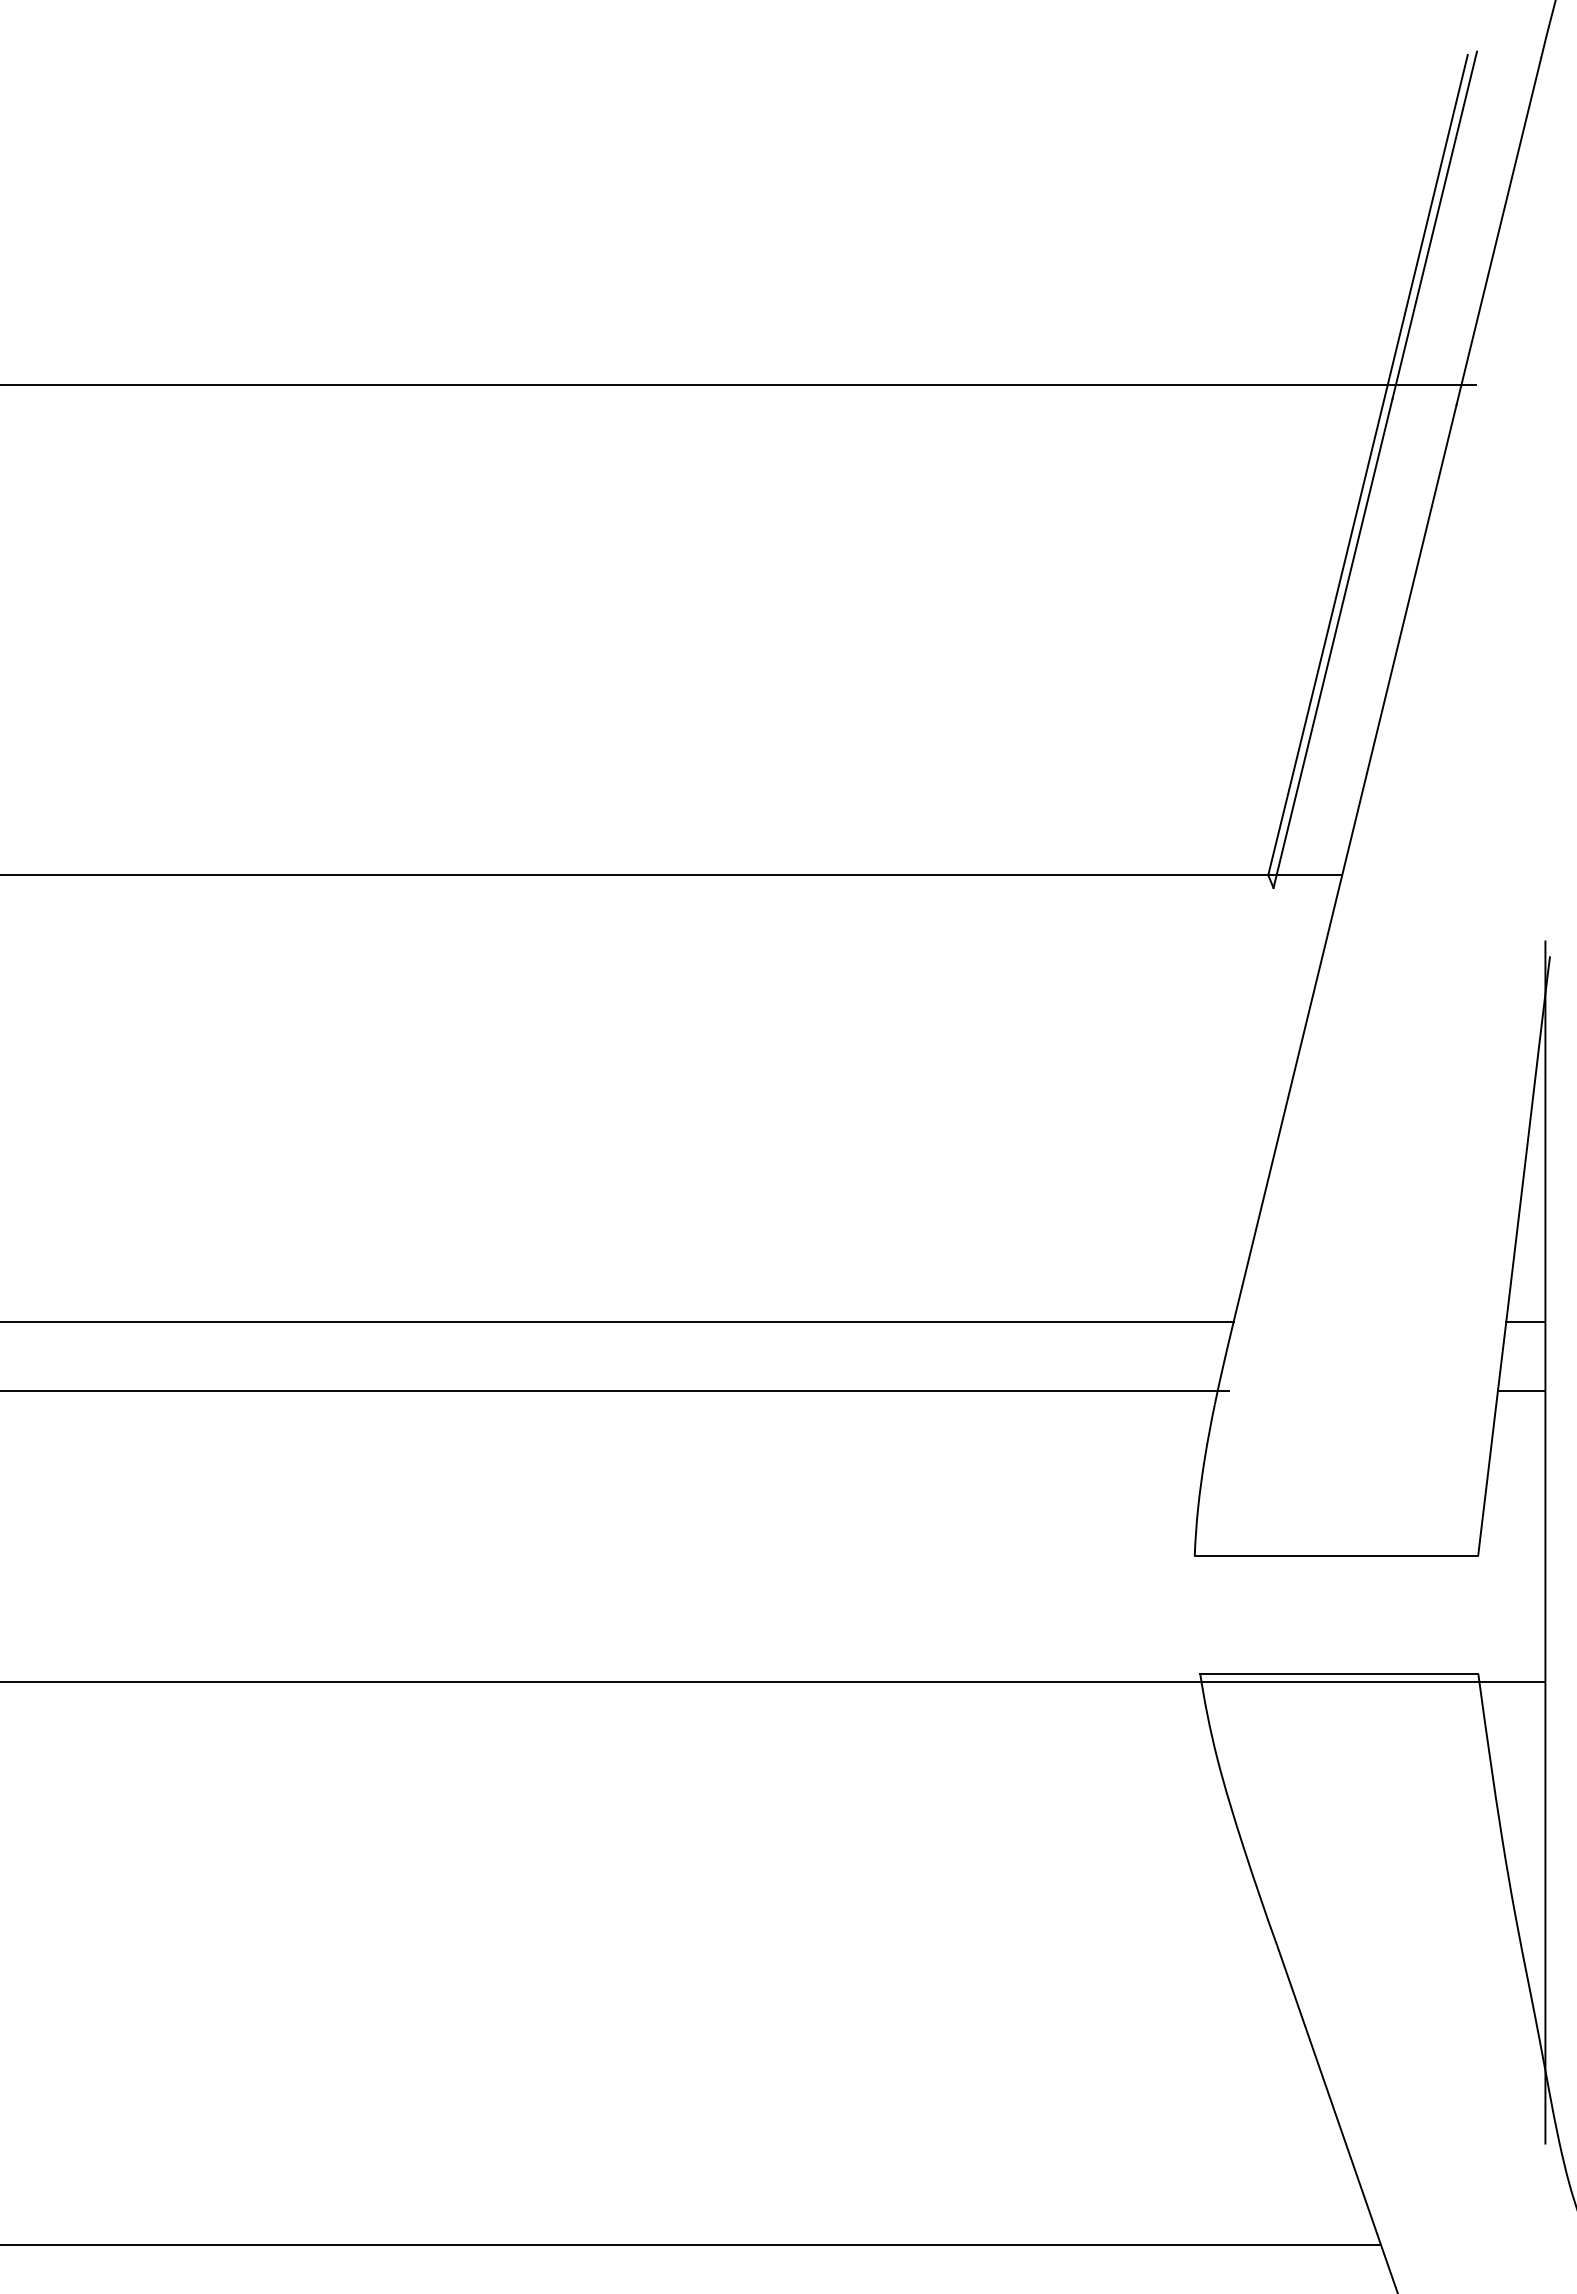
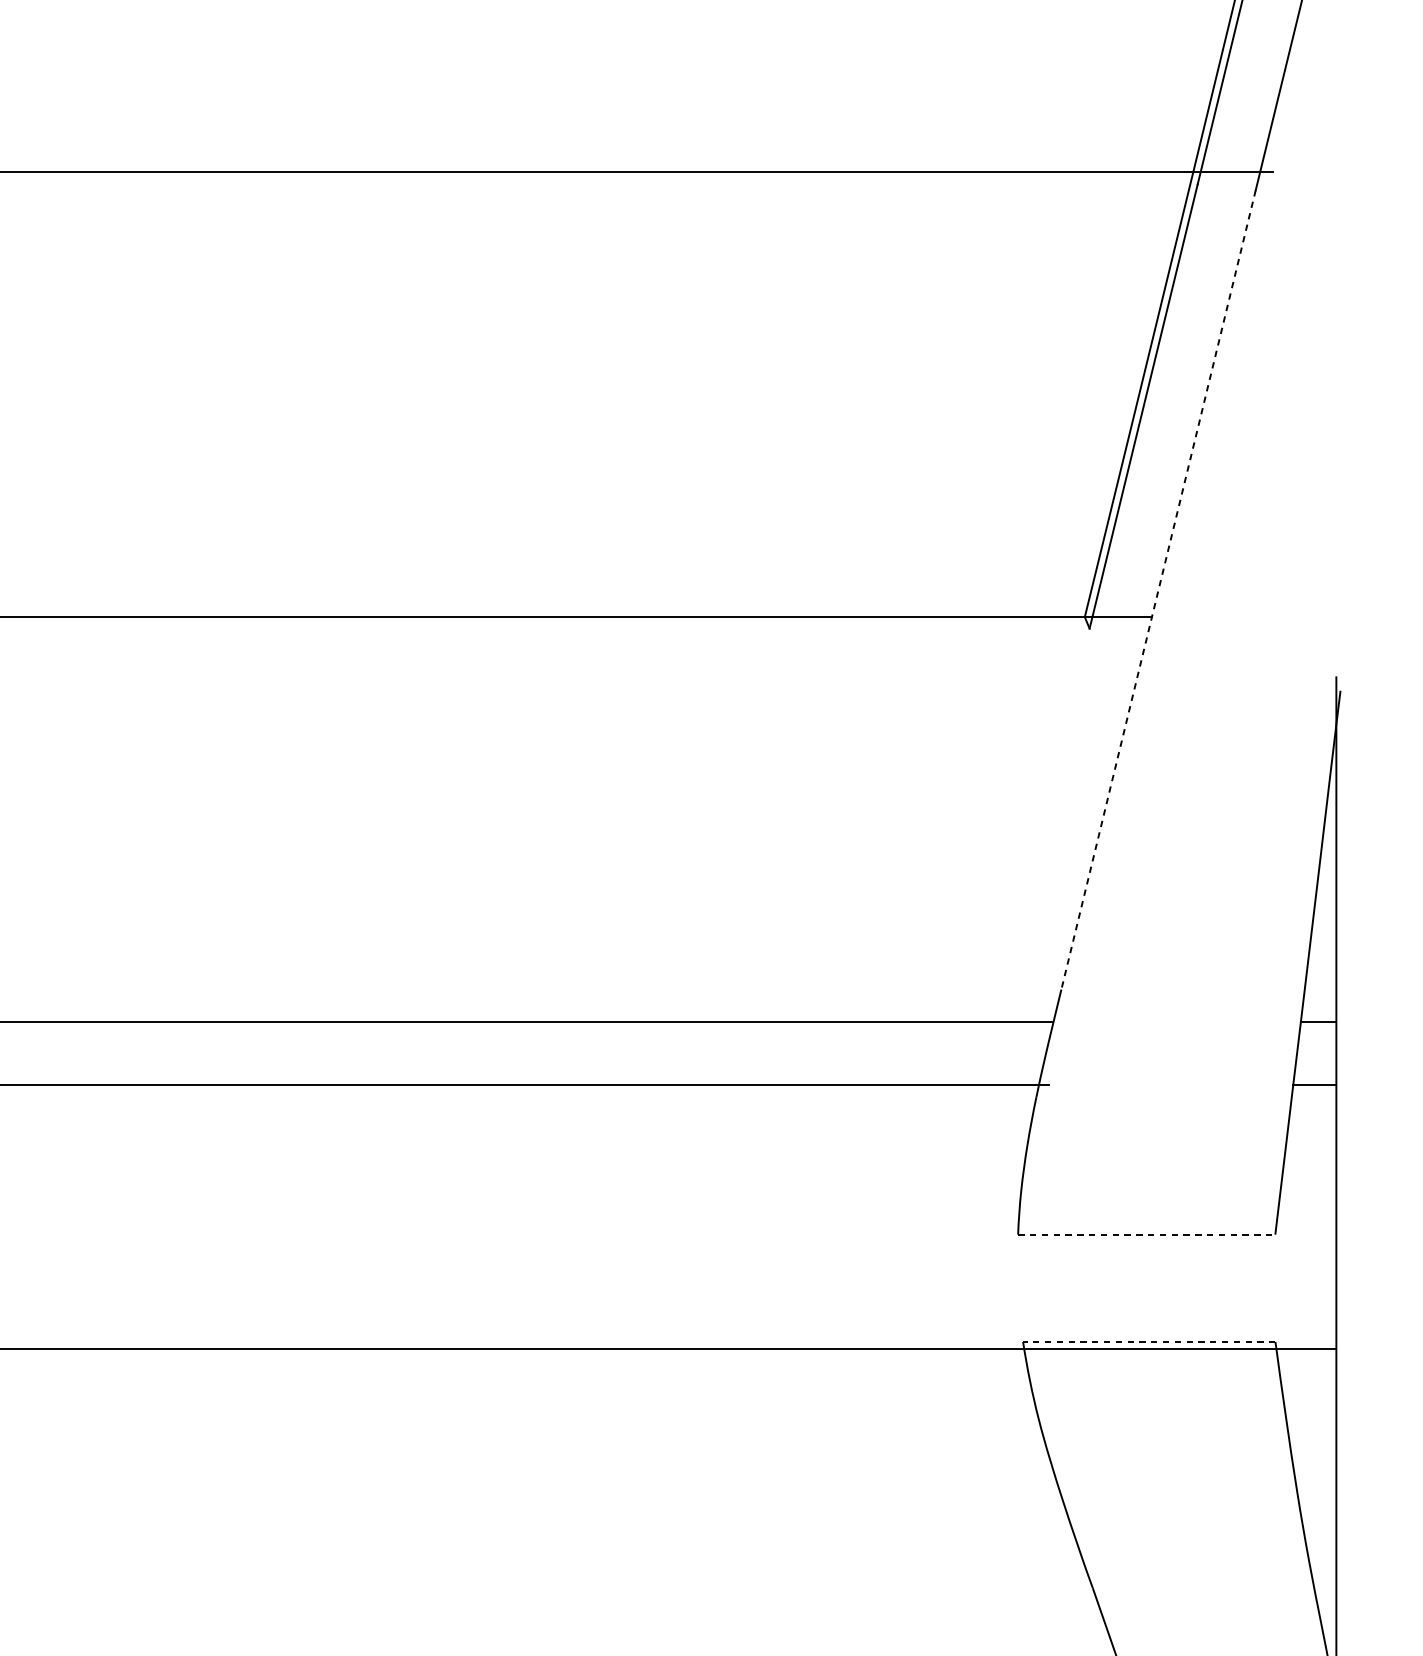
line: (1349, 845) -> (1158, 590), solid -> dashed
line: (1336, 1555) -> (1146, 1234), solid -> dashed
line: (1338, 1673) -> (1148, 1341), solid -> dashed

